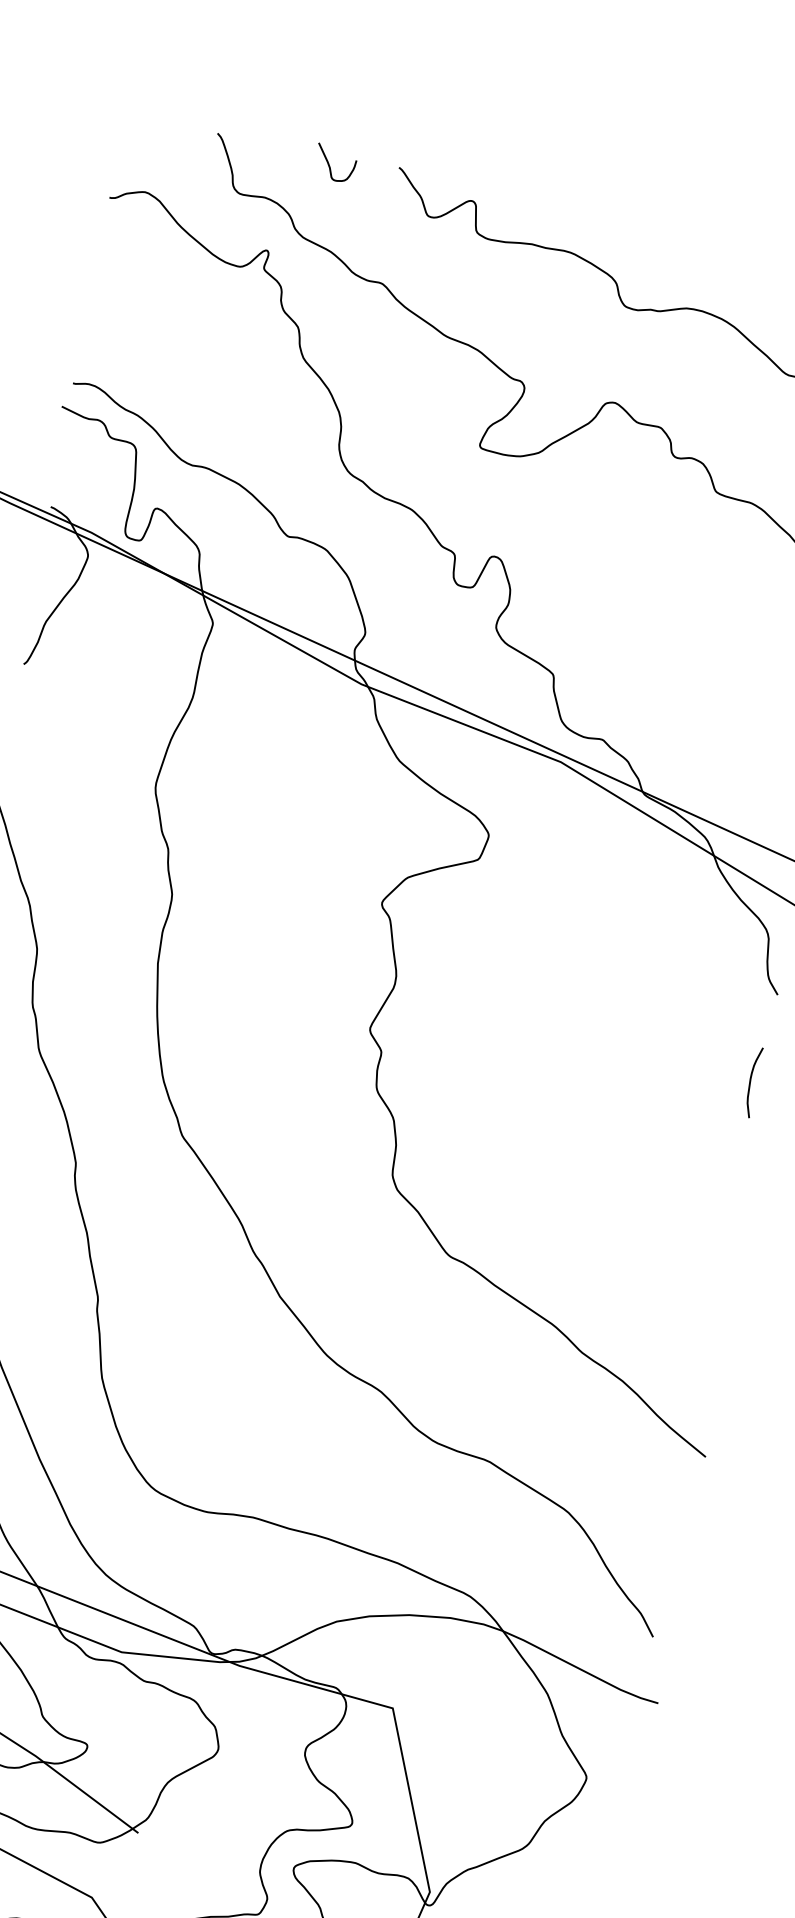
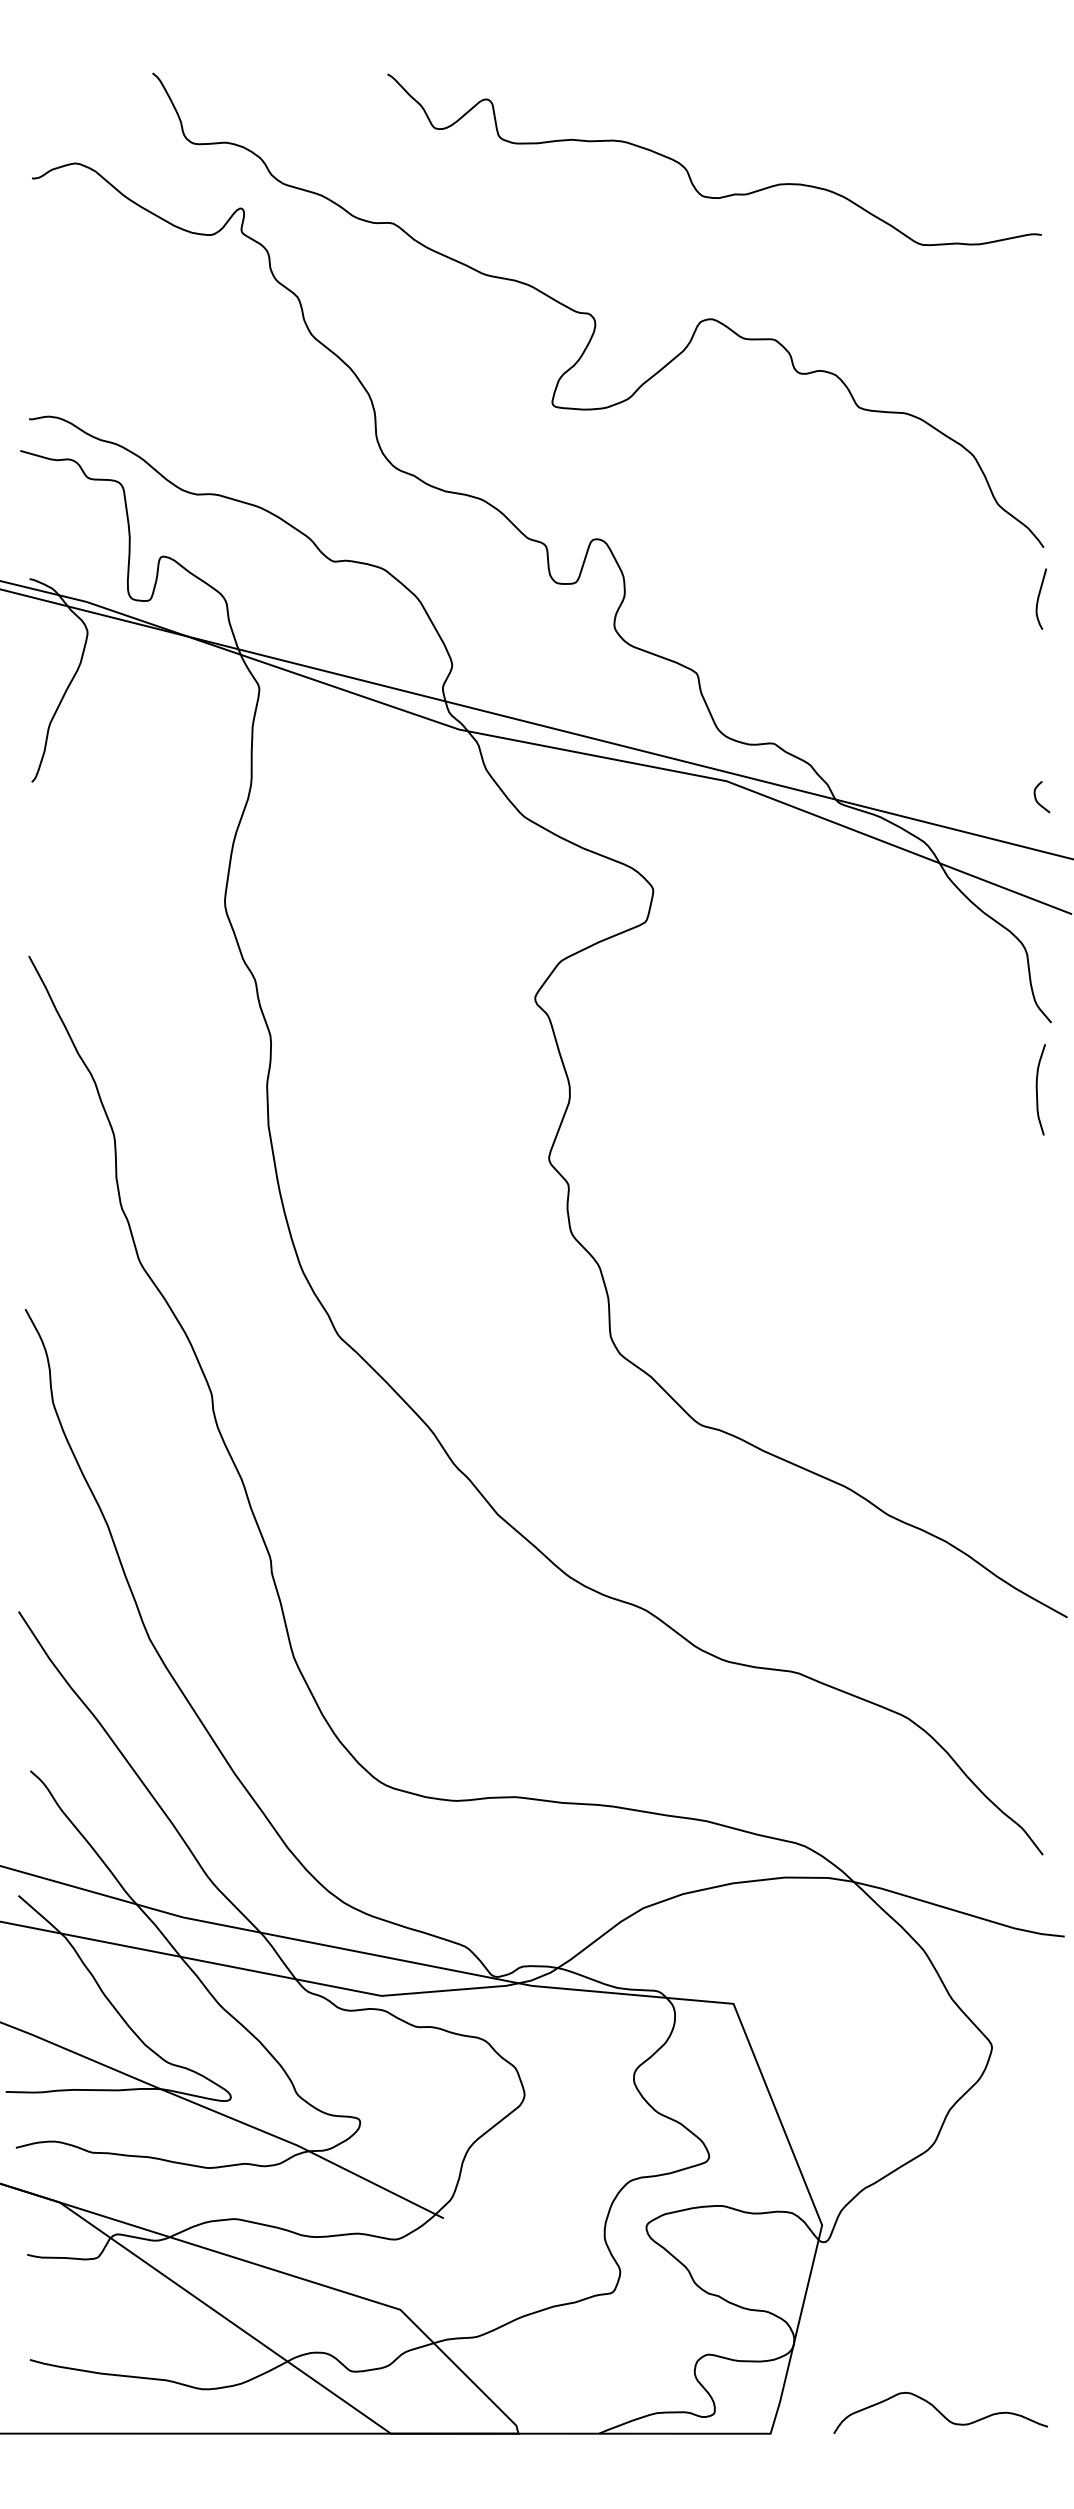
curve: (329, 165) -> (300, 87), removed
curve: (750, 1081) -> (1037, 1089), moved

